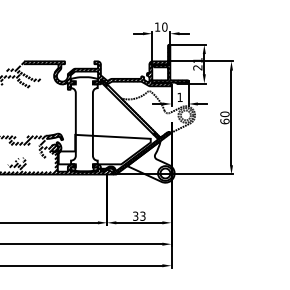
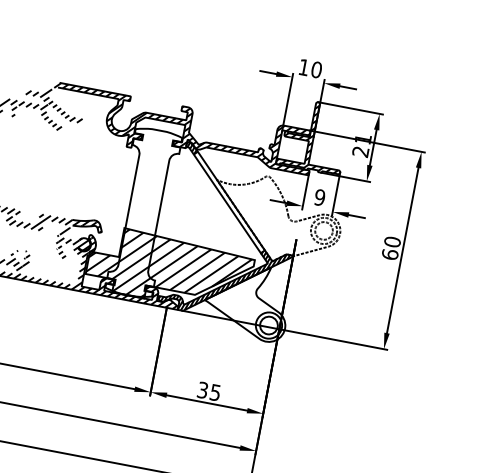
text: (179, 97) -> (318, 197), 1 -> 9
hatch: (103, 153) -> (167, 270), added
text: (142, 215) -> (214, 391), 33 -> 35

